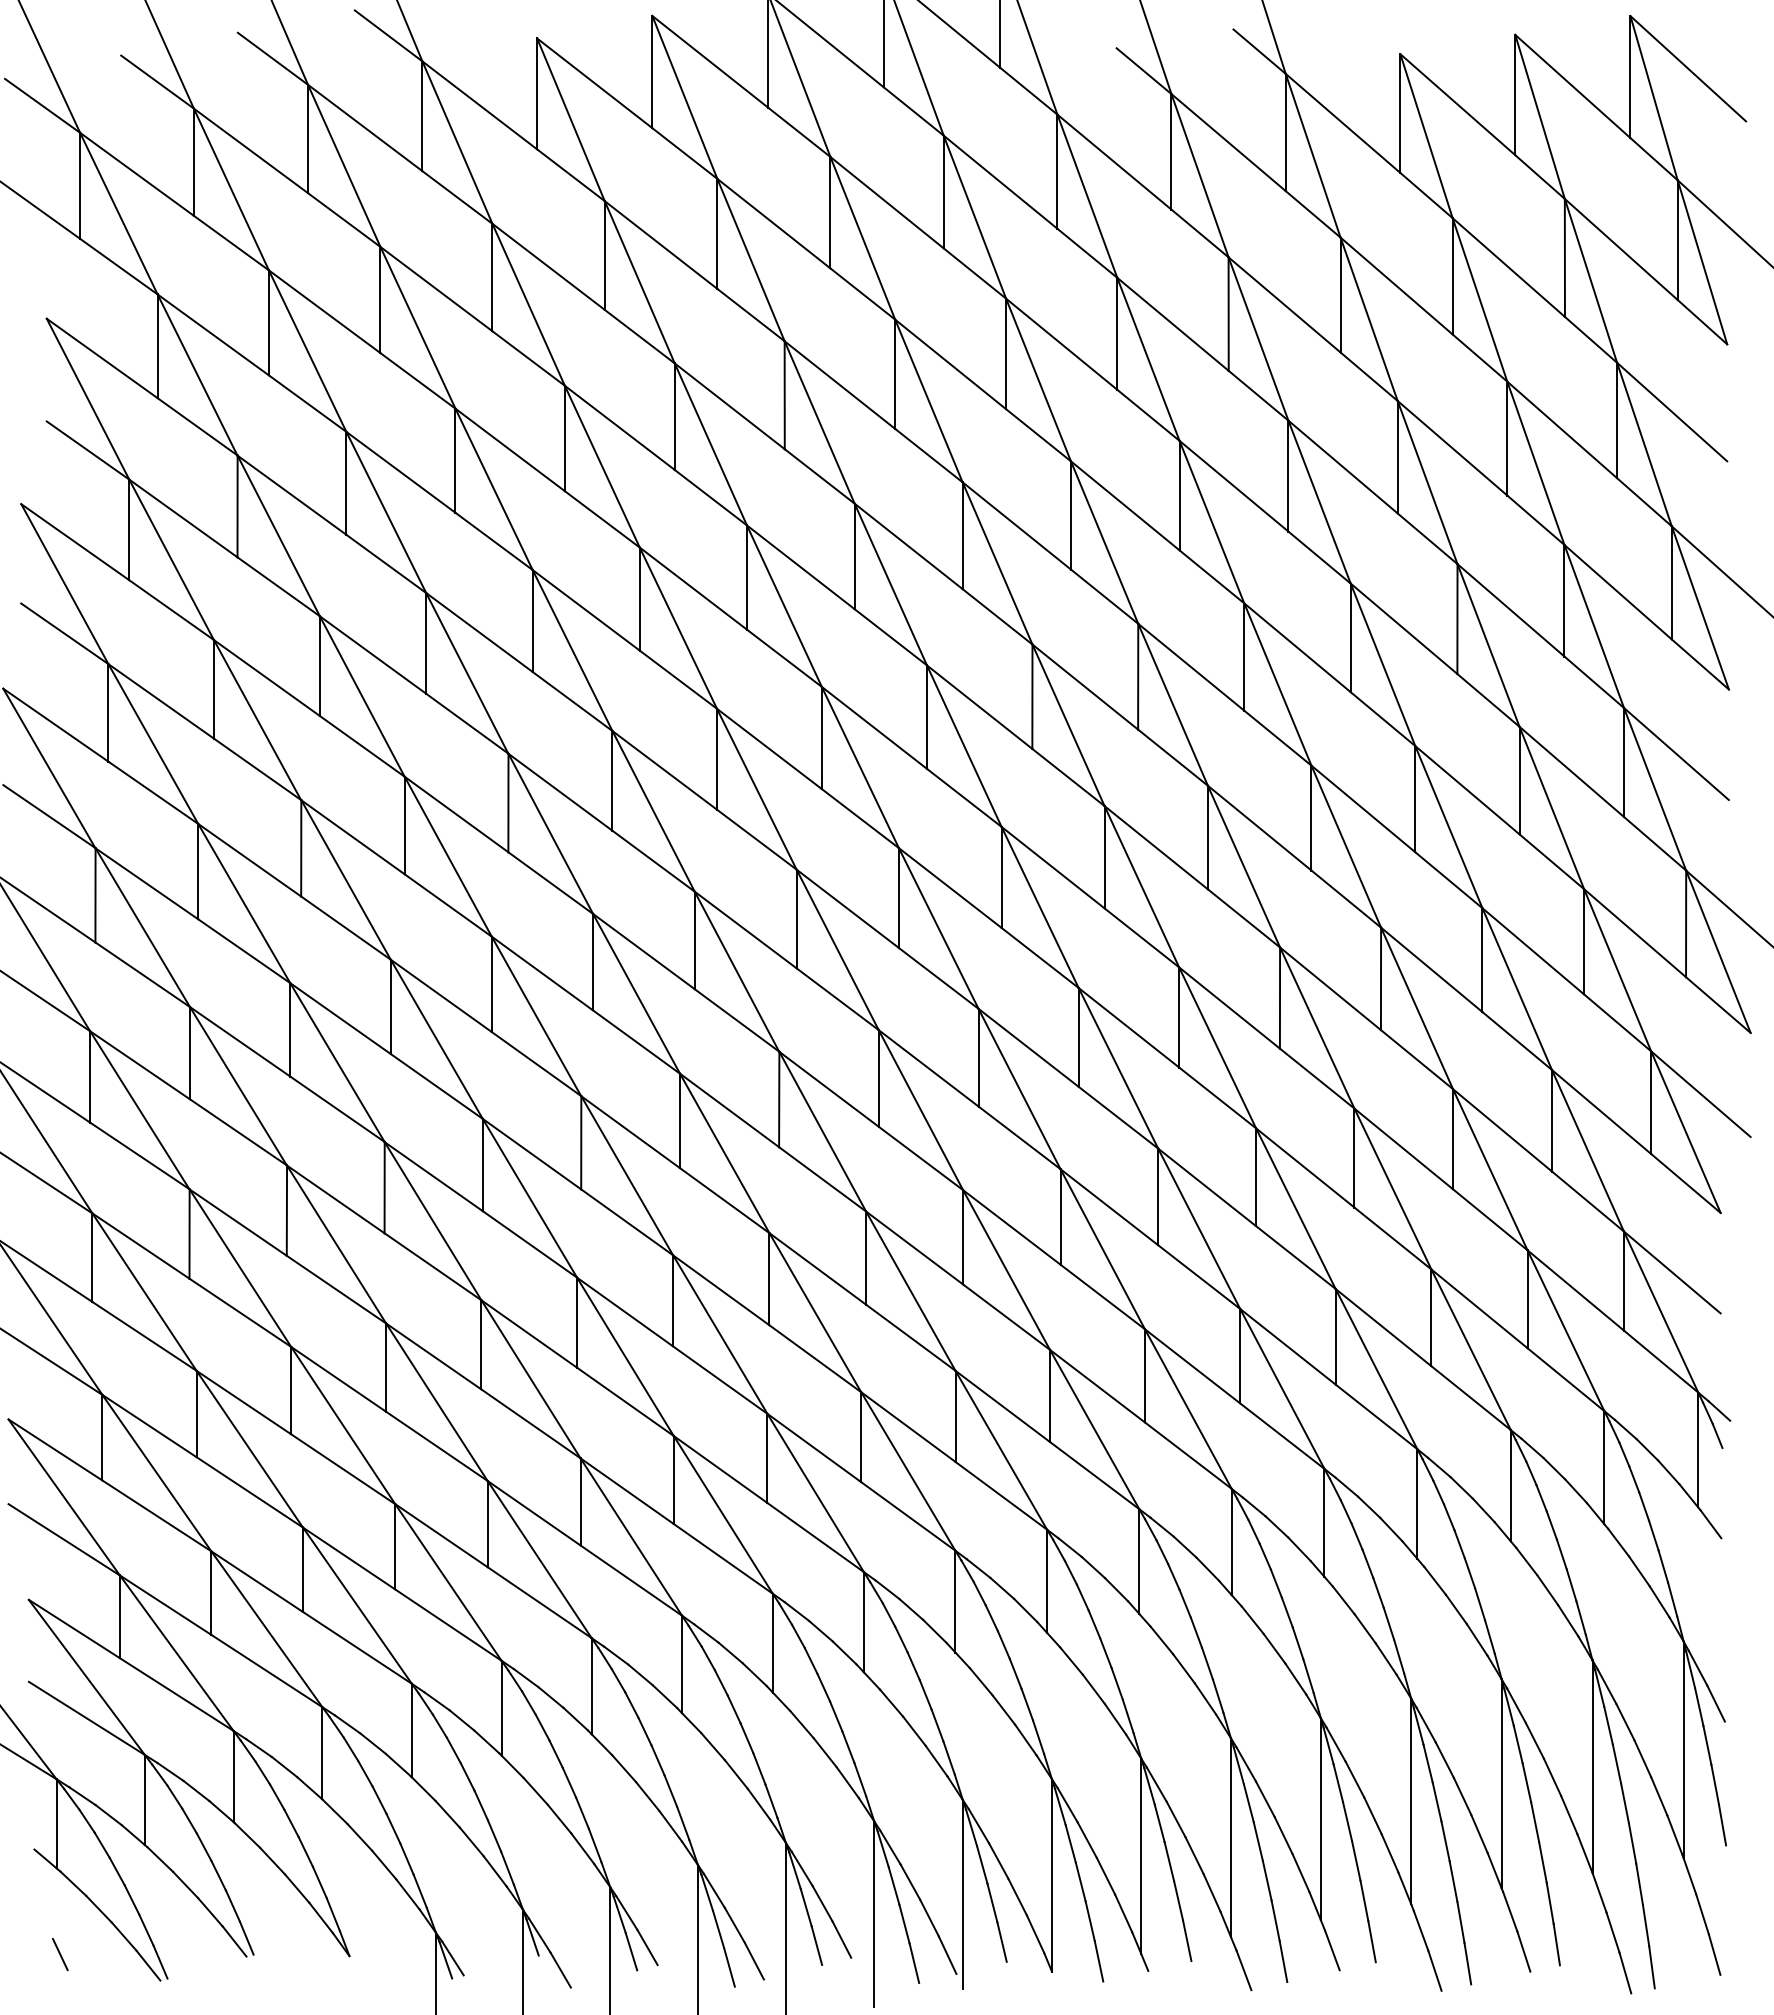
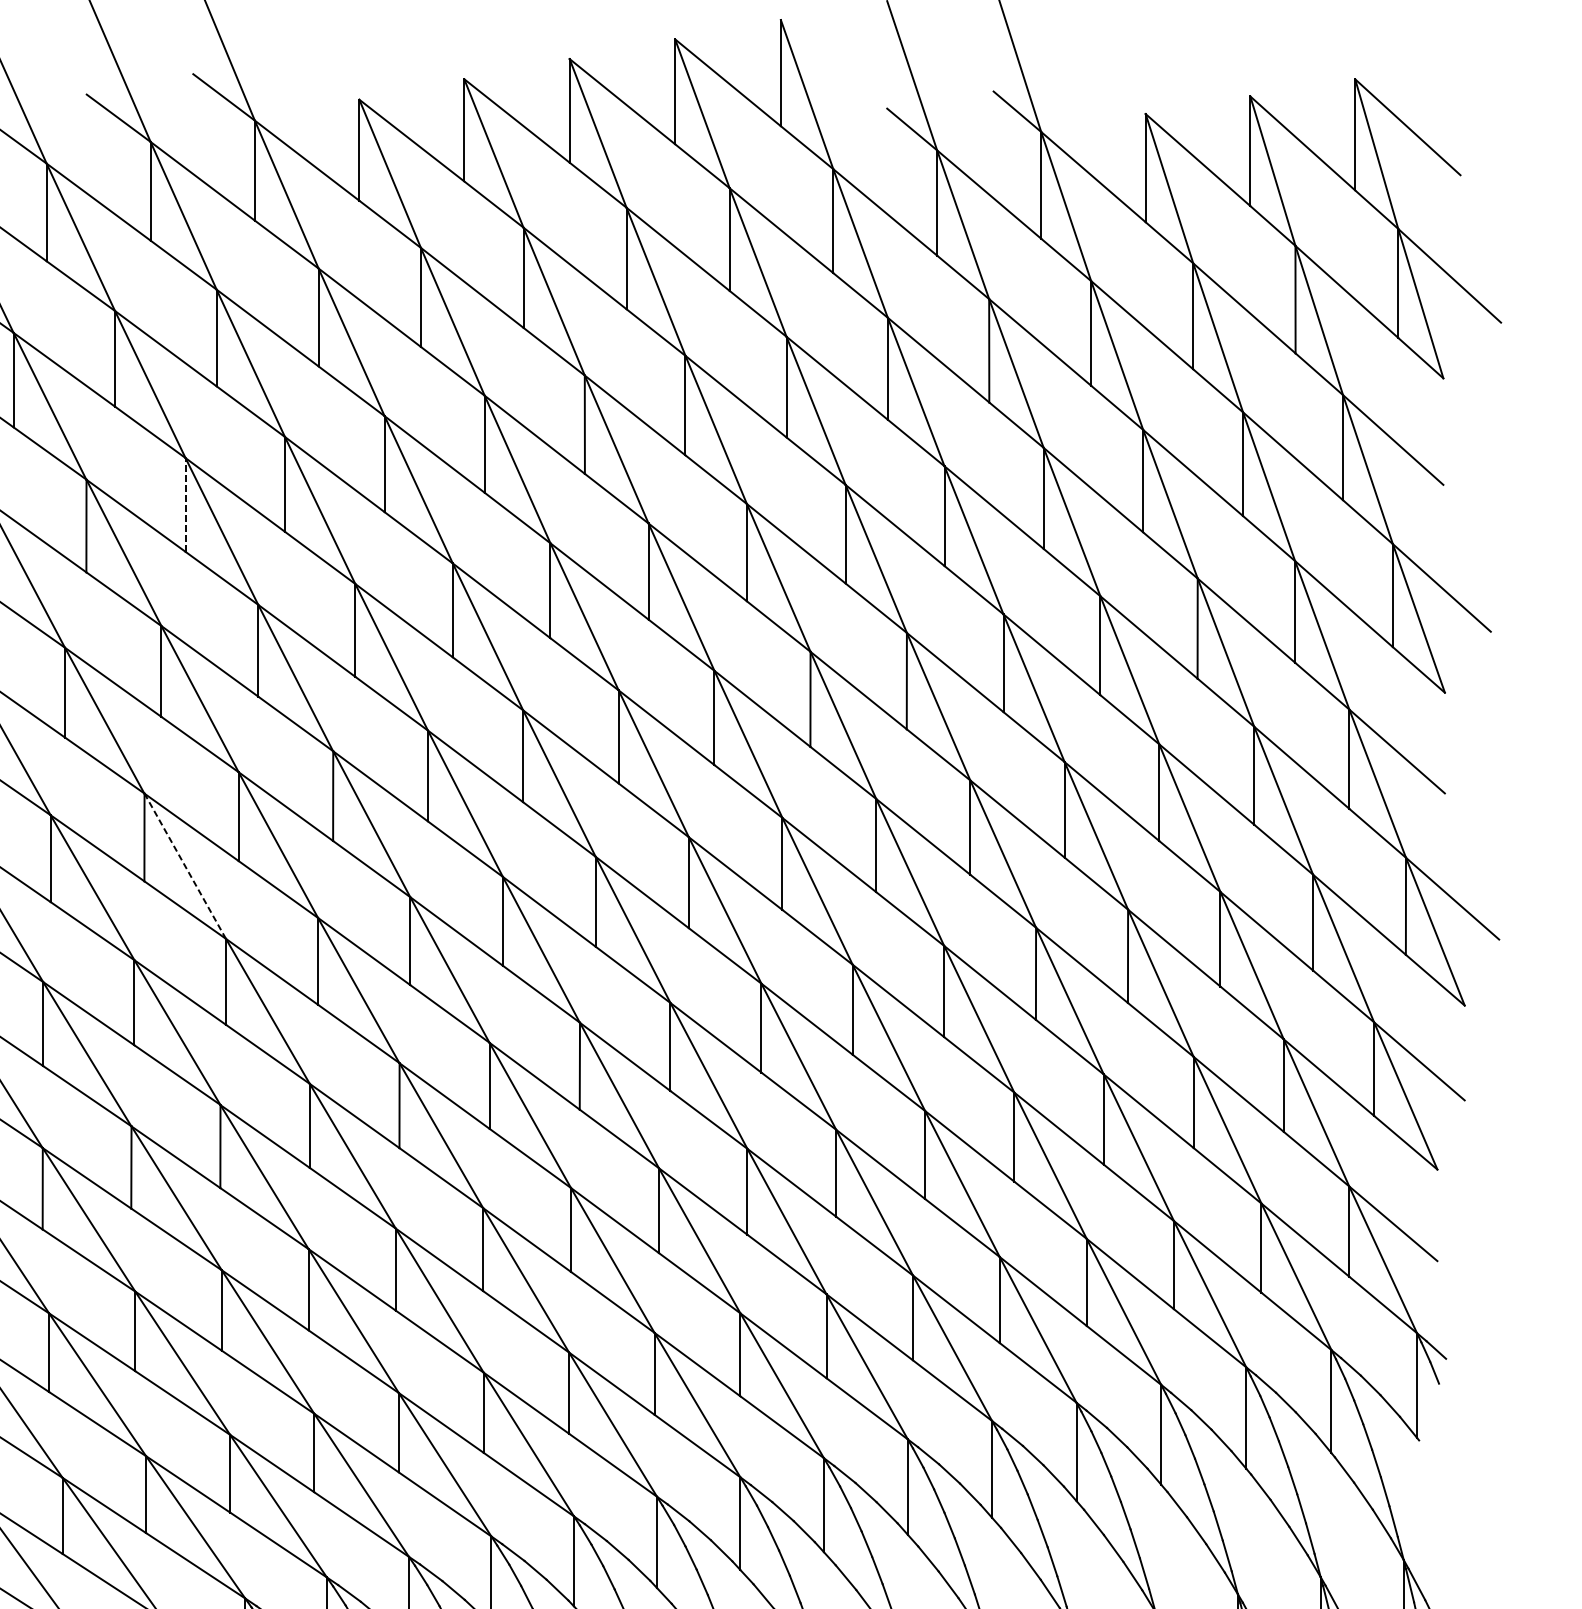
line: (346, 482) -> (185, 504), solid -> dashed
line: (345, 879) -> (184, 865), solid -> dashed
line: (1710, 1524) -> (1428, 1453), removed

